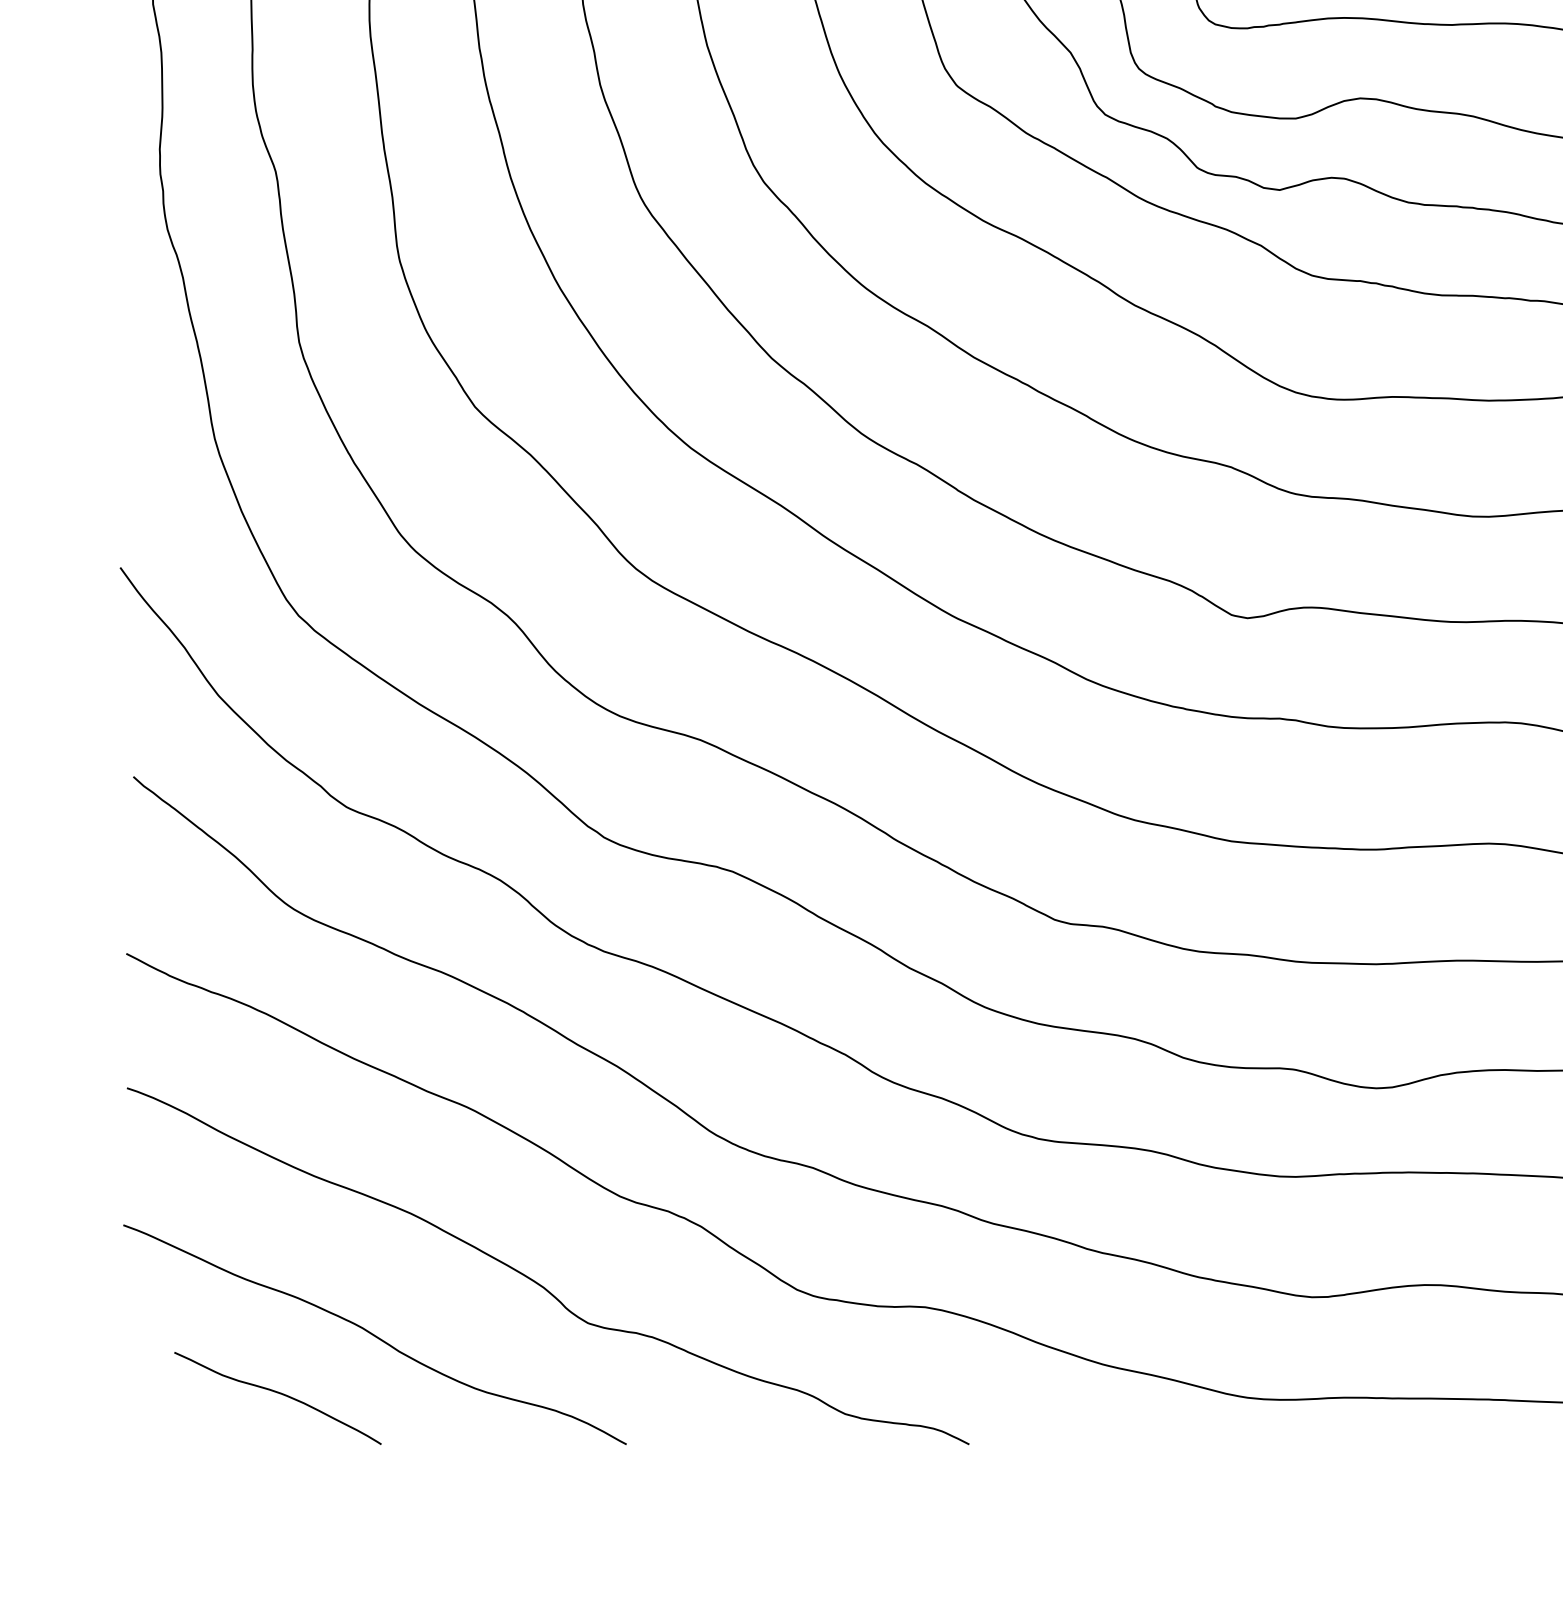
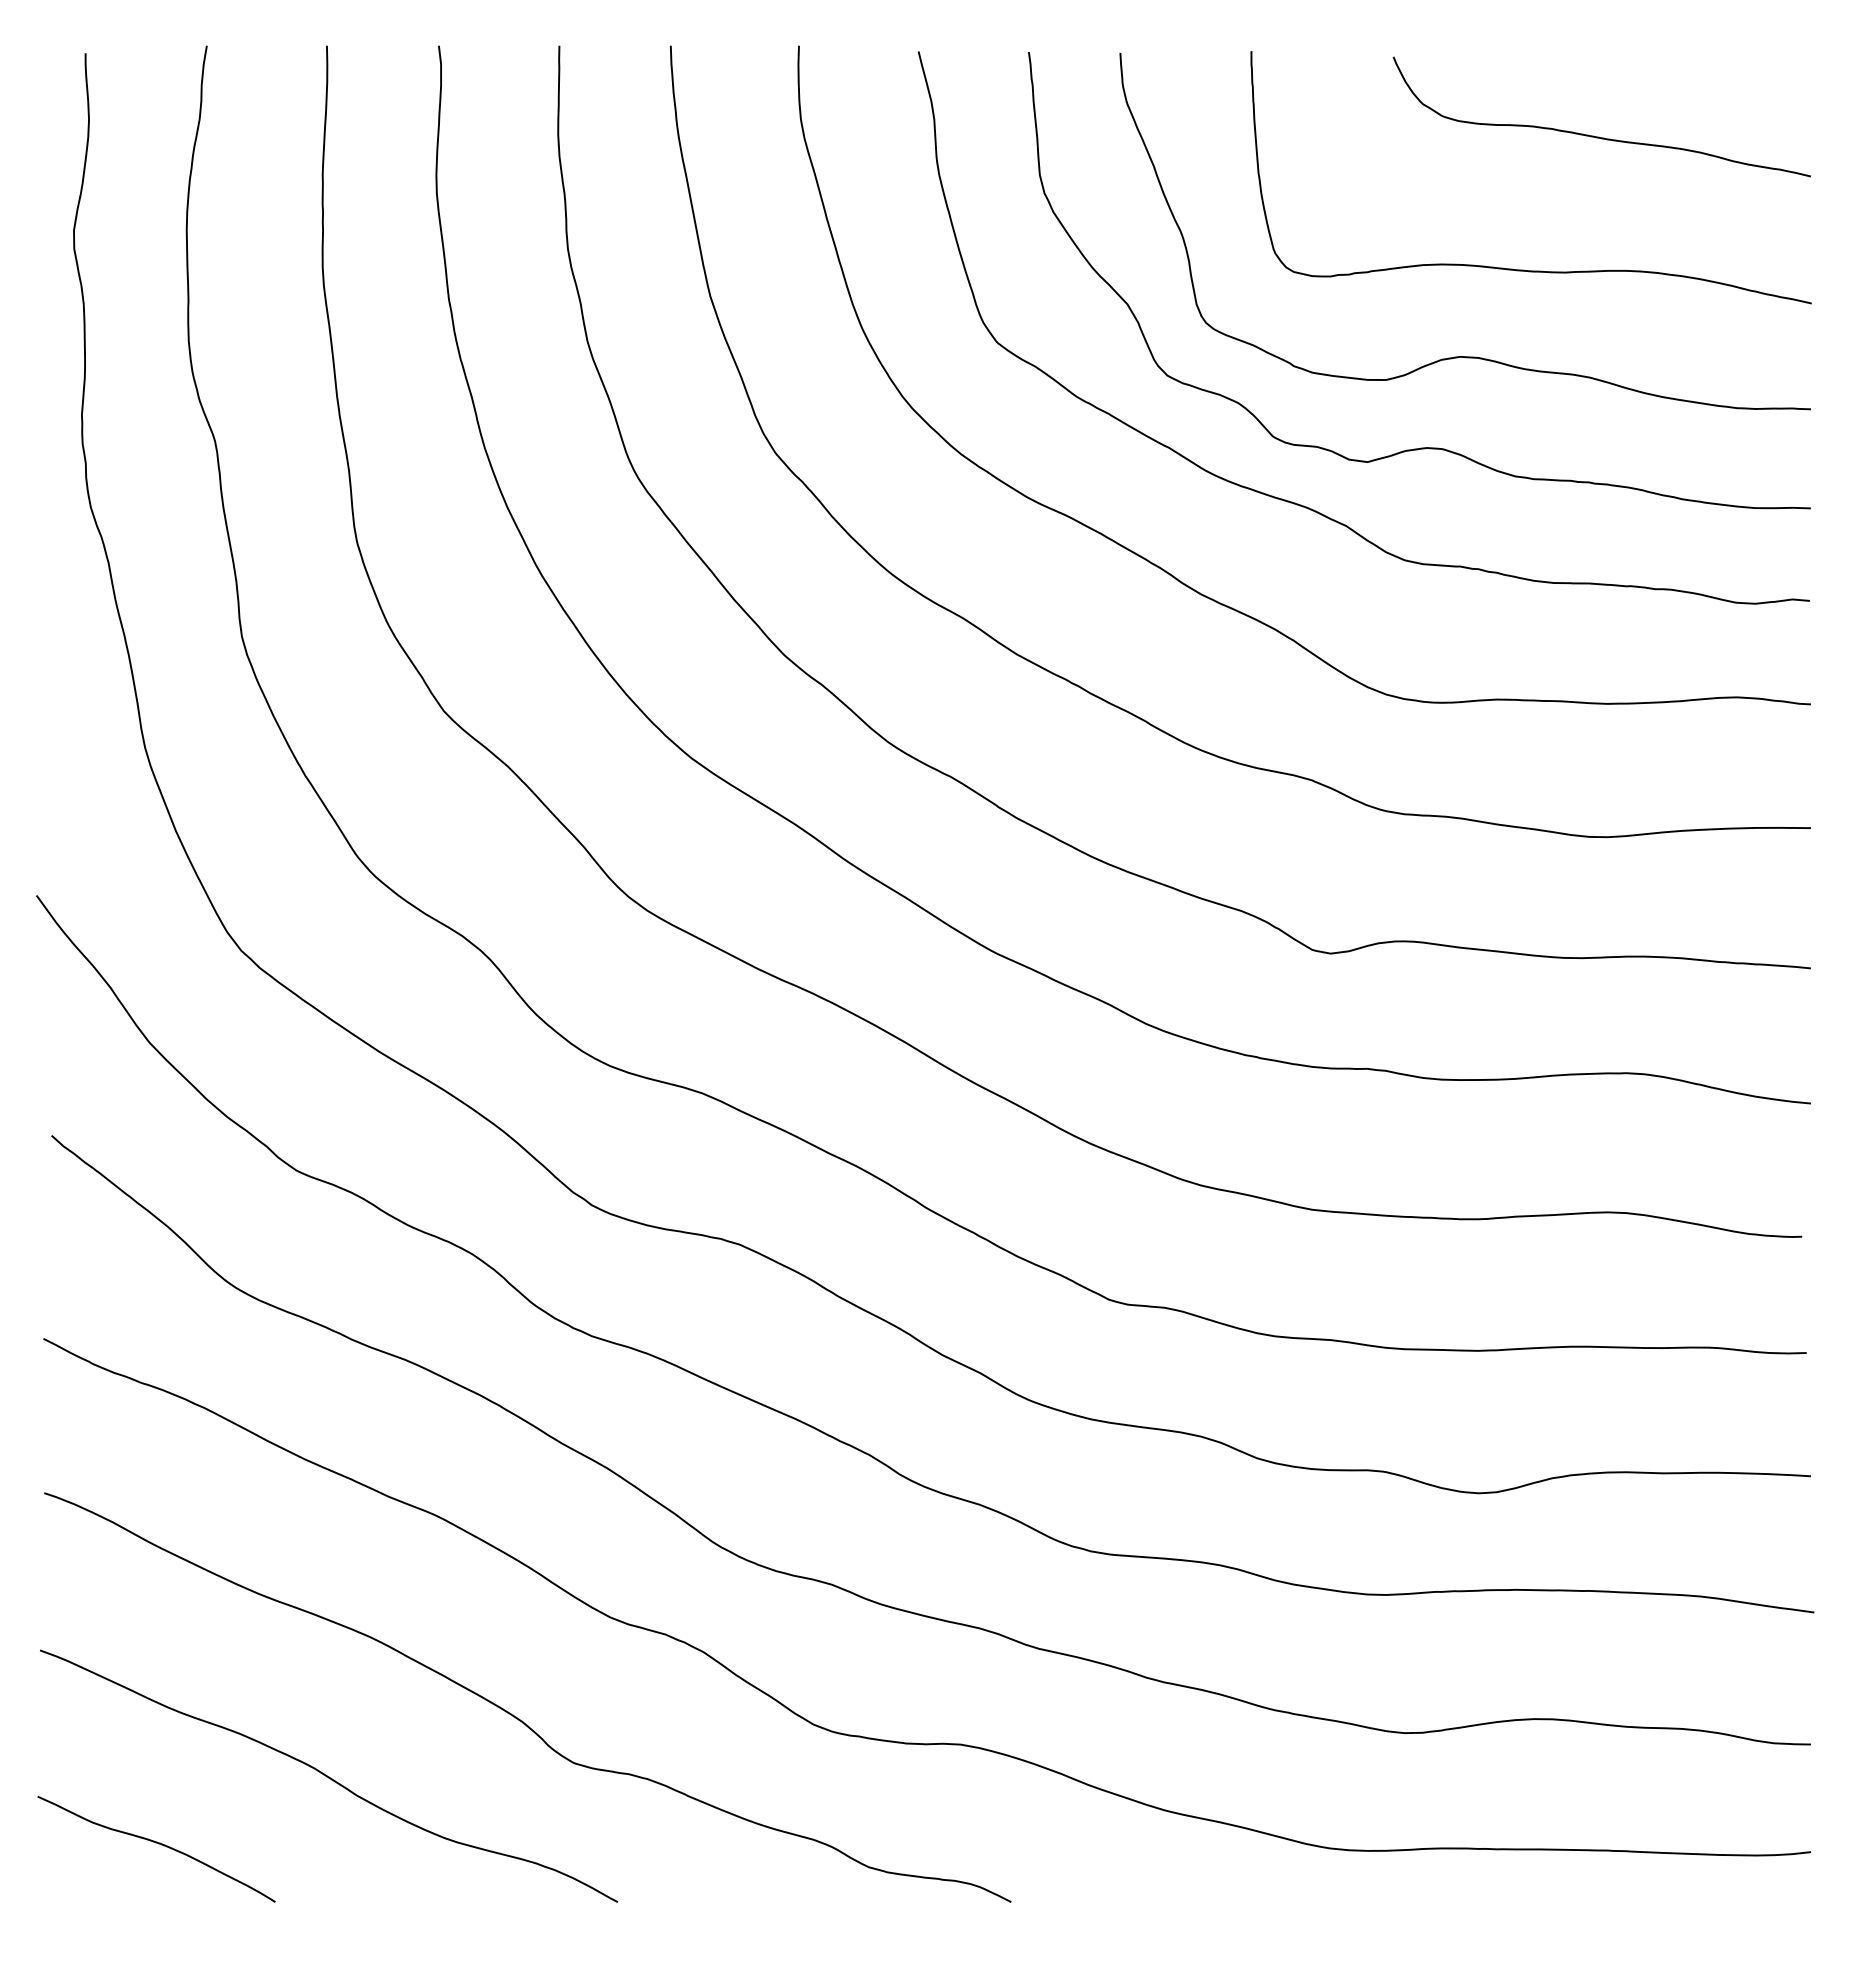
curve: (279, 1394) -> (158, 1844), moved

